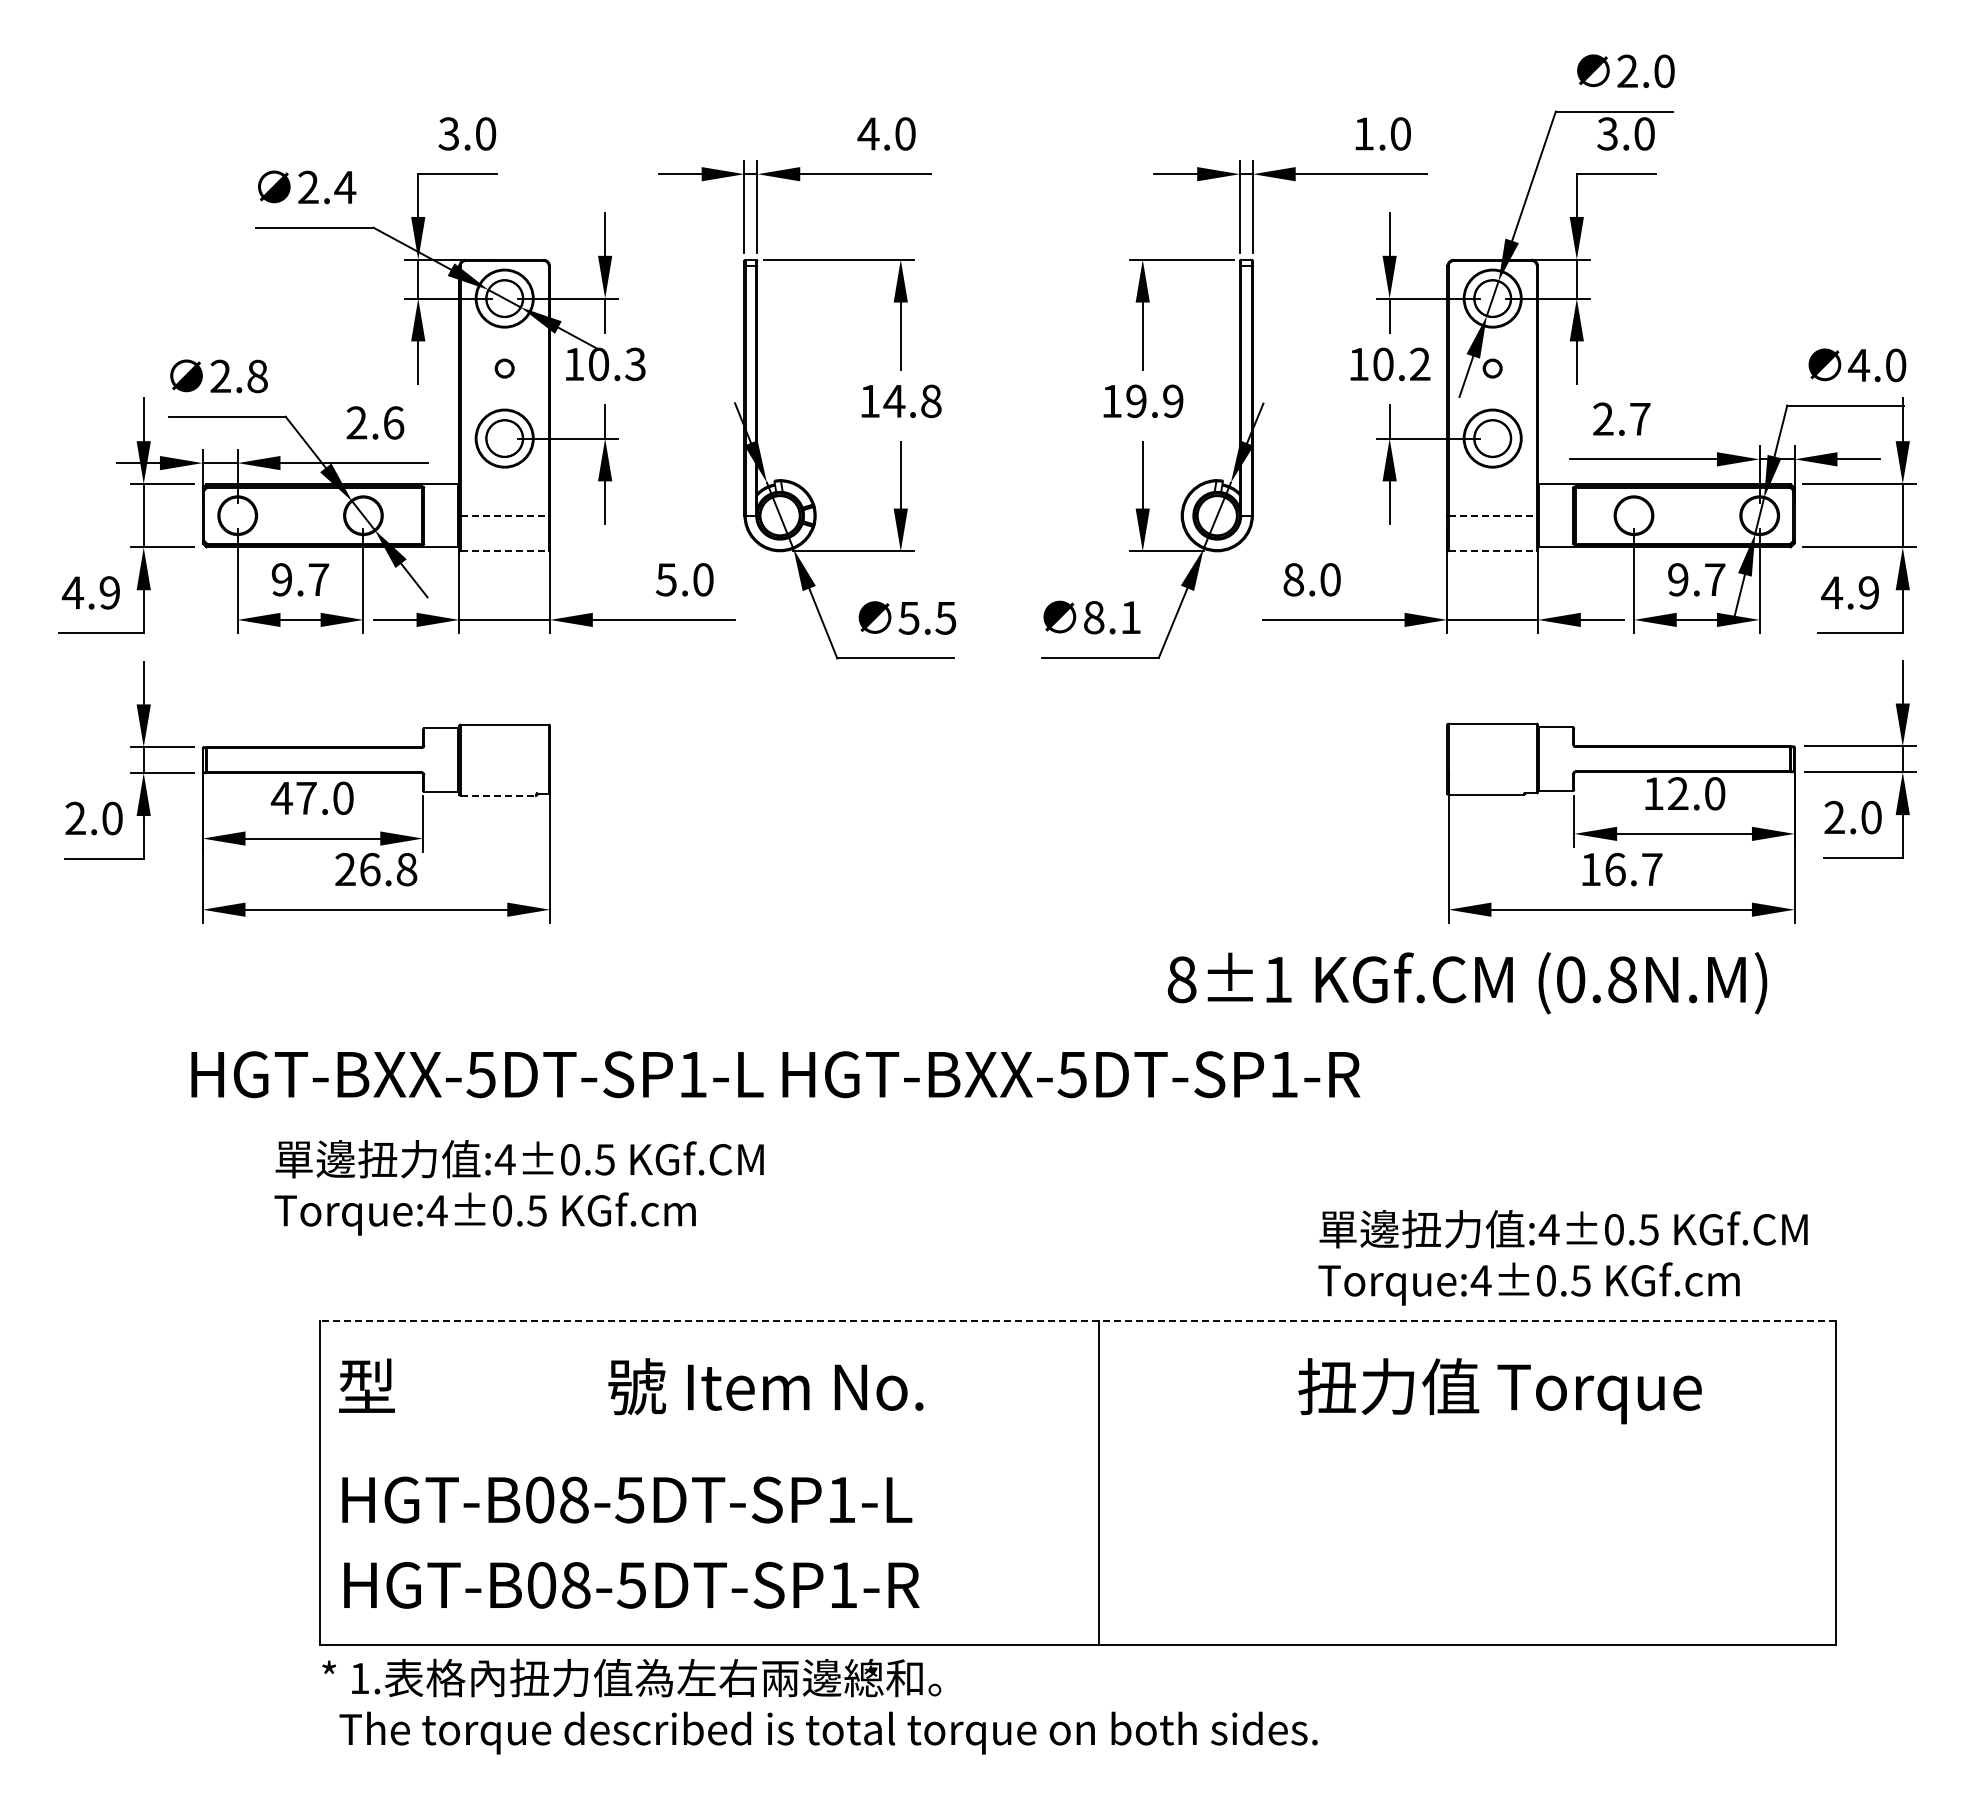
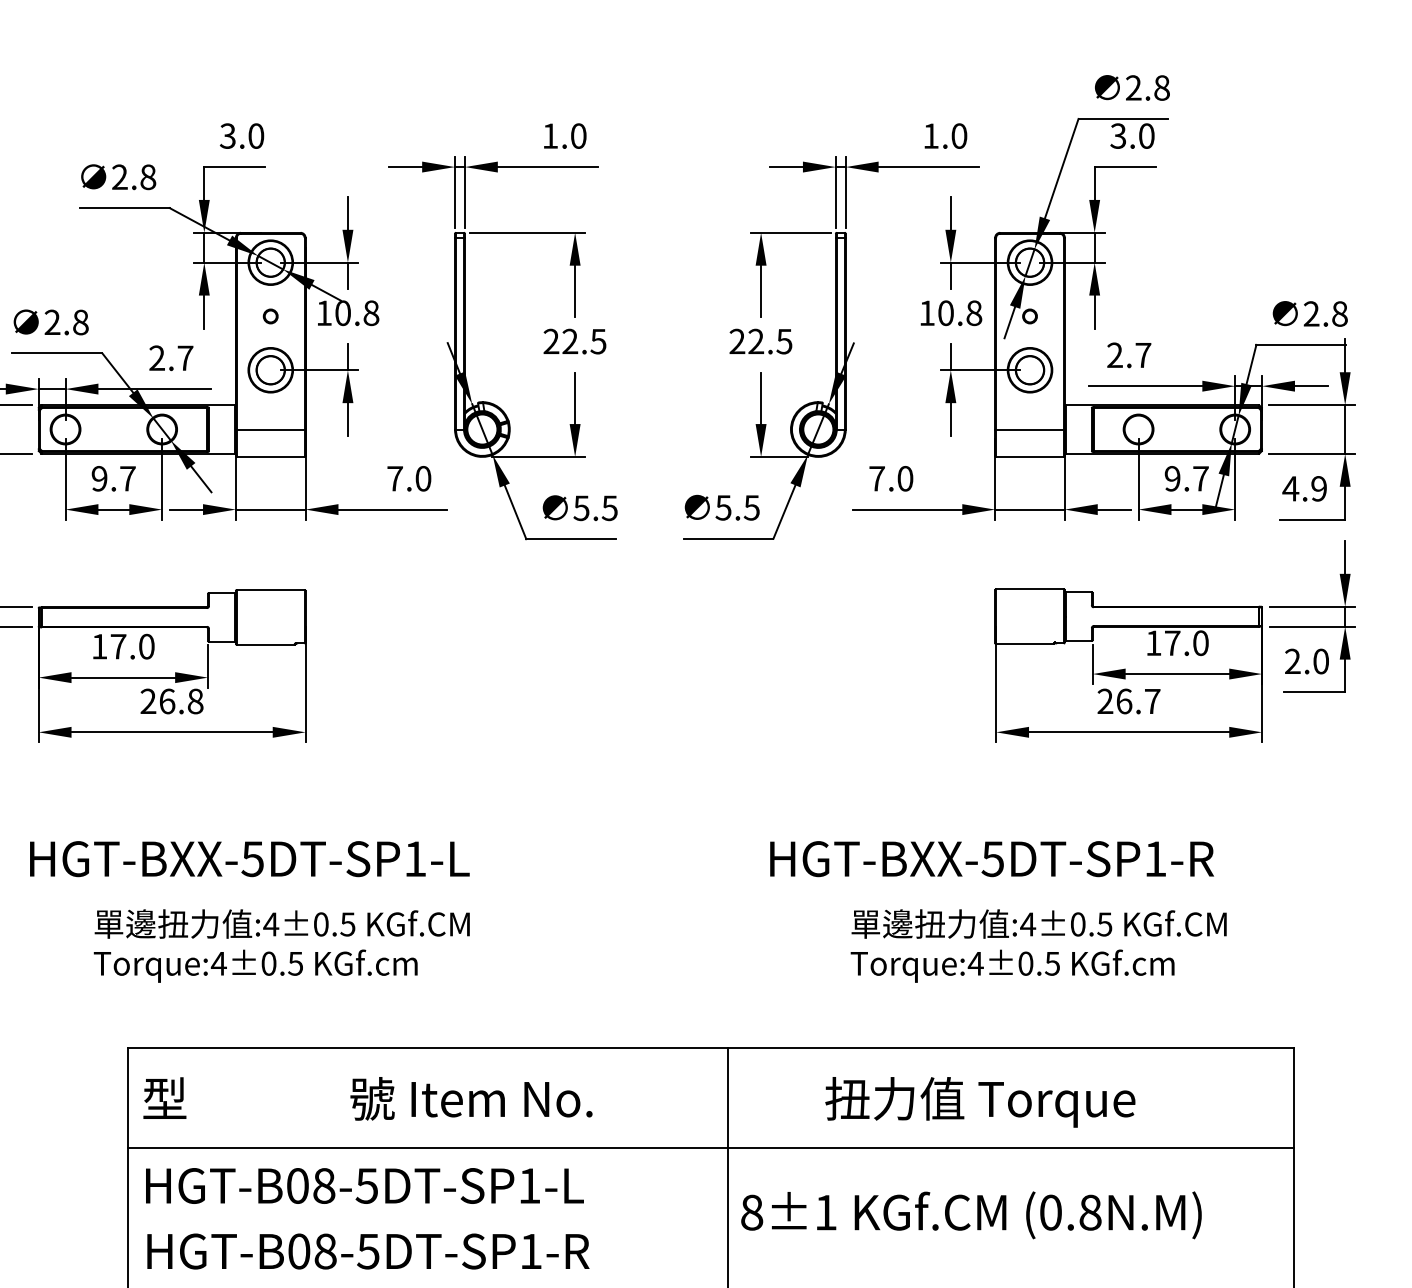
text: (1664, 70) -> (1162, 87), 2.0 -> 2.8
text: (868, 133) -> (550, 135), 4.0 -> 1.0
text: (345, 187) -> (148, 177), 2.4 -> 2.8
text: (635, 363) -> (371, 312), 10.3 -> 10.8
text: (1420, 364) -> (974, 313), 10.2 -> 10.8
text: (1877, 364) -> (1325, 313), 4.0 -> 2.8
text: (900, 400) -> (574, 340), 14.8 -> 22.5
text: (1142, 401) -> (760, 341), 19.9 -> 22.5
text: (393, 422) -> (185, 357), 2.6 -> 2.7
line: (505, 515) -> (271, 429), dashed -> solid
line: (1493, 515) -> (1030, 429), dashed -> solid
line: (505, 551) -> (271, 457), dashed -> solid
line: (1493, 551) -> (1030, 457), dashed -> solid
text: (665, 579) -> (394, 478), 5.0 -> 7.0
text: (1293, 579) -> (876, 478), 8.0 -> 7.0
text: (1111, 617) -> (737, 507), 8.1 -> 5.5
text: (1678, 793) -> (1172, 643), 12.0 -> 17.0
line: (498, 795) -> (265, 644), dashed -> solid
text: (281, 798) -> (99, 646), 47.0 -> 17.0
text: (1590, 868) -> (1105, 700), 16.7 -> 26.7
text: (1467, 983) -> (971, 1215), moved
text: (1071, 1074) -> (992, 858), moved
text: (1562, 1257) -> (1038, 945), moved
line: (1077, 1320) -> (710, 1048), dashed -> solid
text: (1499, 1391) -> (979, 1102), moved
line: (1077, 1450) -> (710, 1147), added

